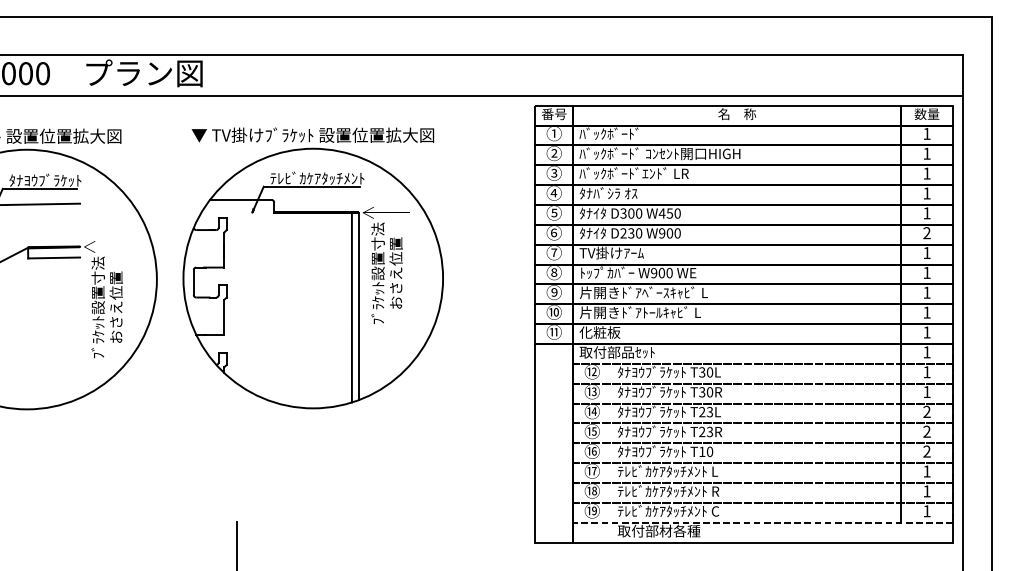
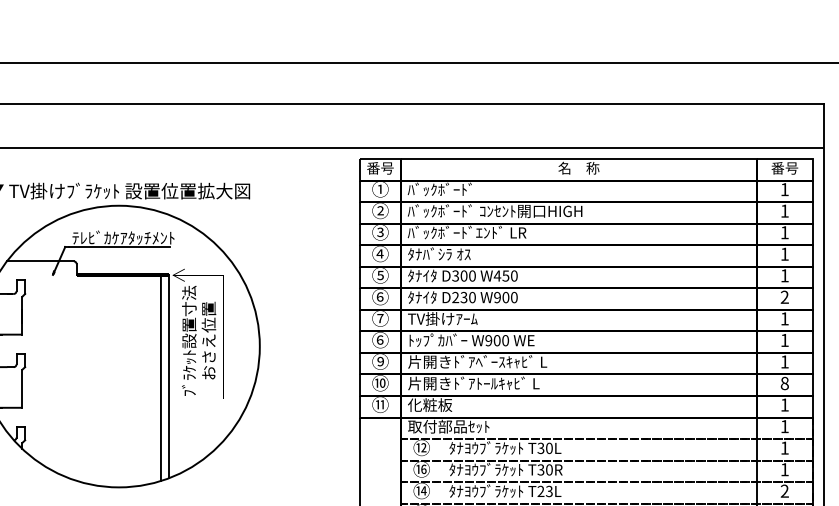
text: (926, 114) -> (784, 168), 数量 -> 番号
text: (554, 272) -> (380, 339), ⑧ -> ⑥
text: (926, 312) -> (784, 383), 1 -> 8
text: (593, 391) -> (423, 469), ⑬ -> ⑯

